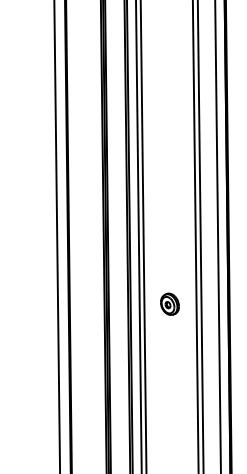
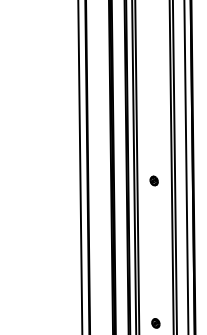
part: (168, 303) -> (153, 180), size x0.62

